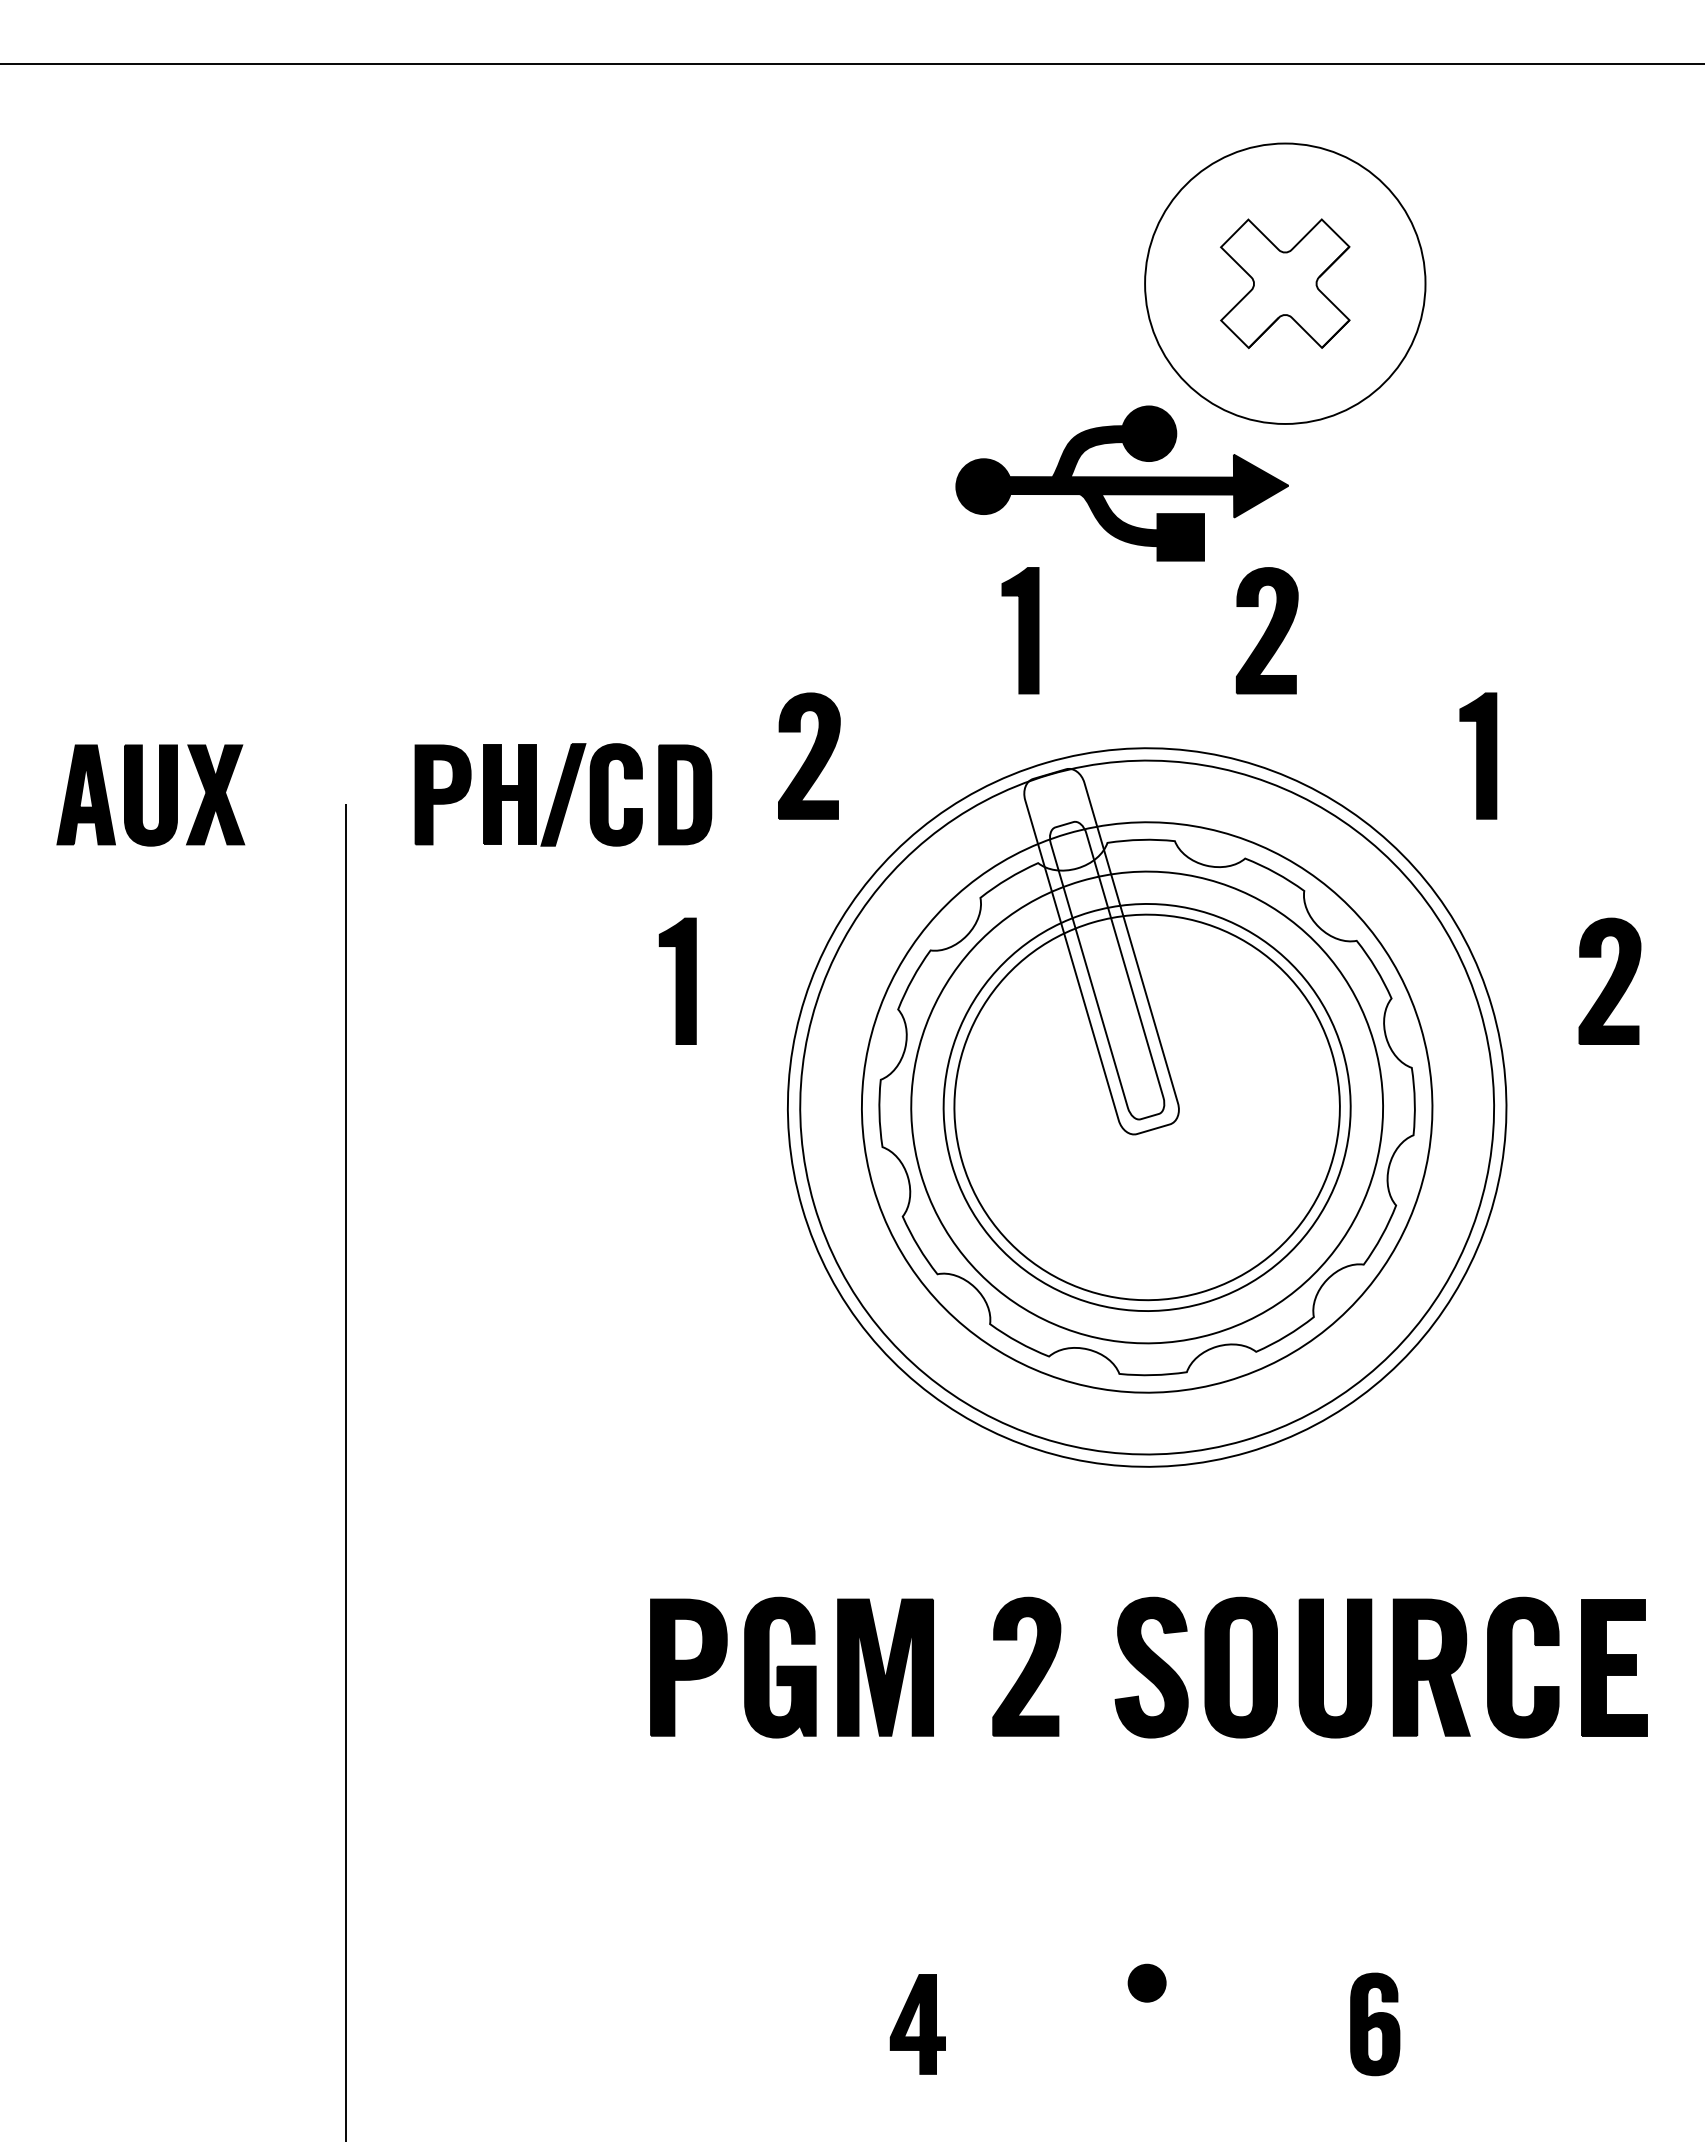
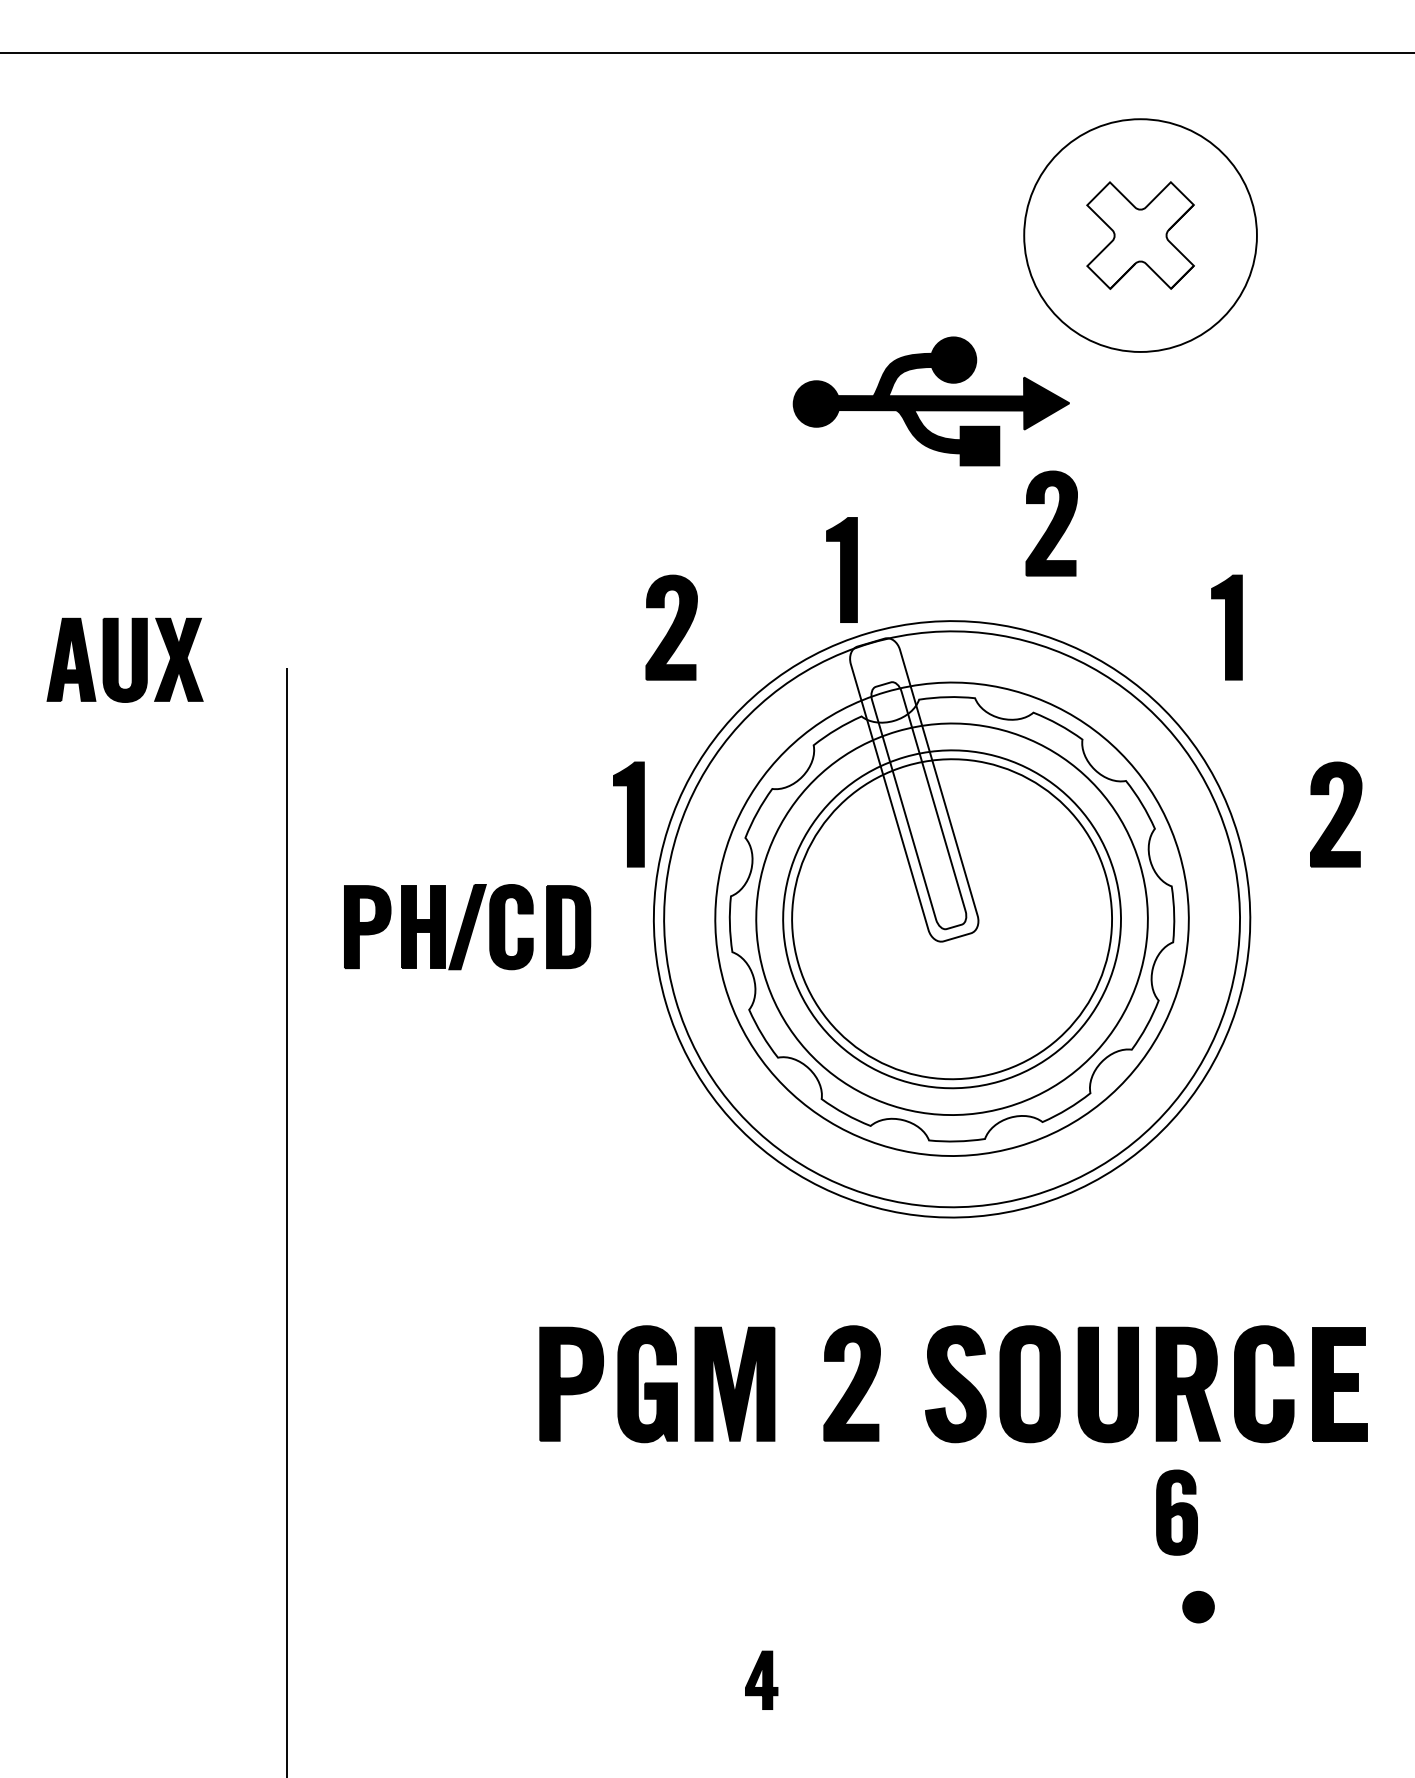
part: (1285, 283) -> (1140, 235), moved
part: (1020, 630) -> (841, 569), moved
part: (563, 794) -> (467, 926), moved
part: (677, 980) -> (628, 813), moved
part: (1146, 1982) -> (1198, 1606), moved
part: (917, 2024) -> (761, 1680), size x0.7
part: (1375, 2024) -> (1177, 1512), moved

